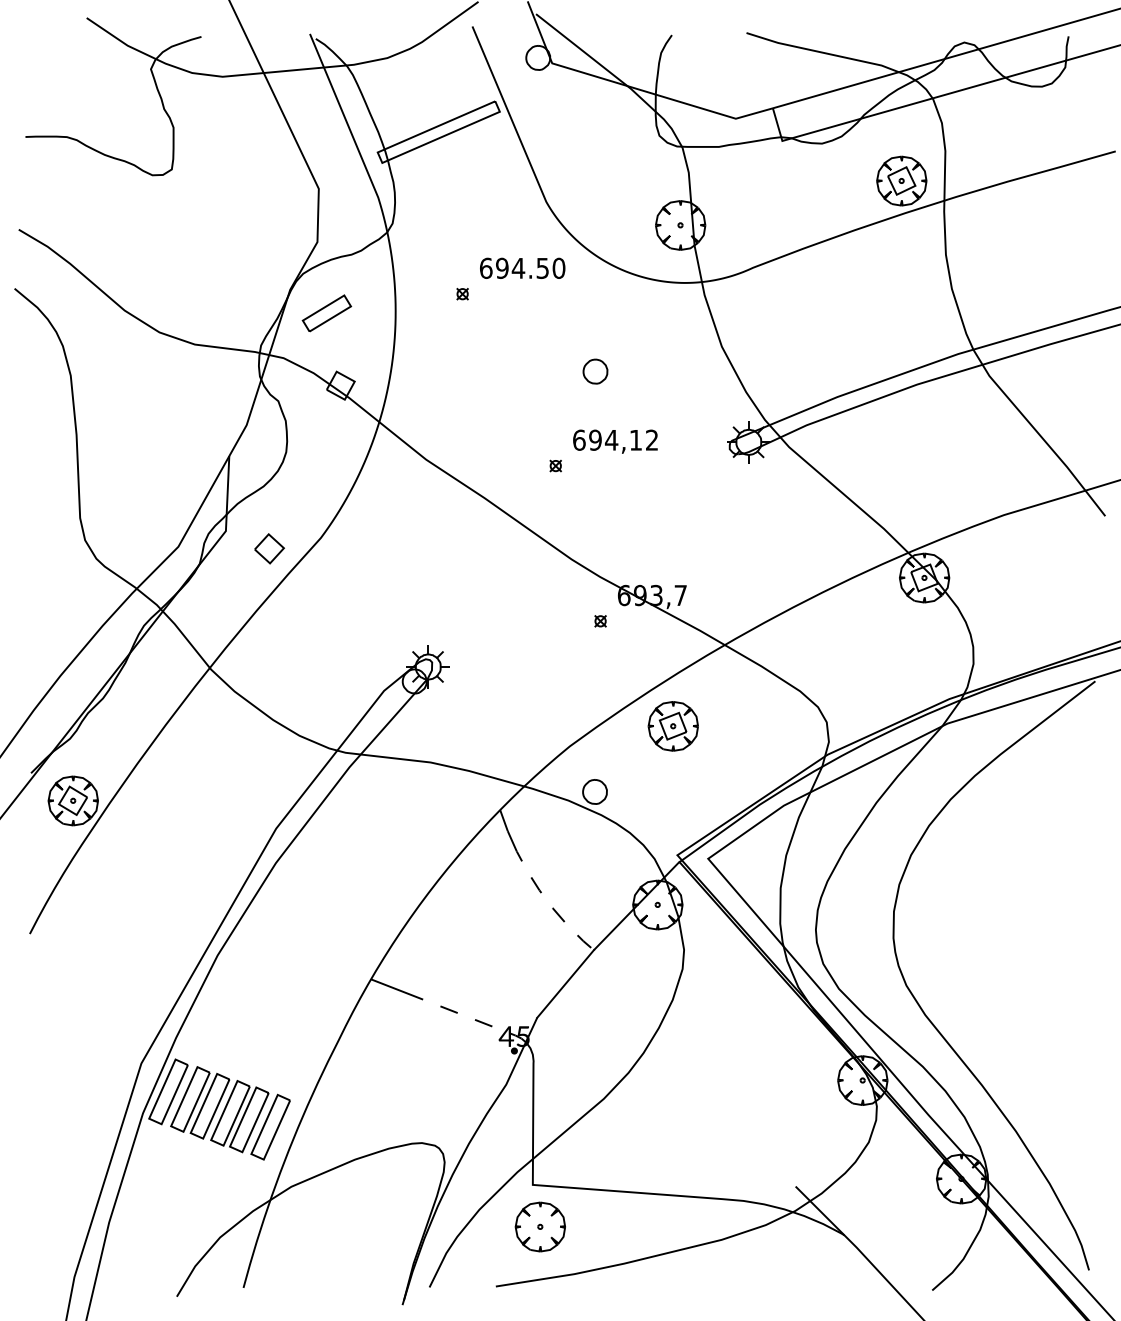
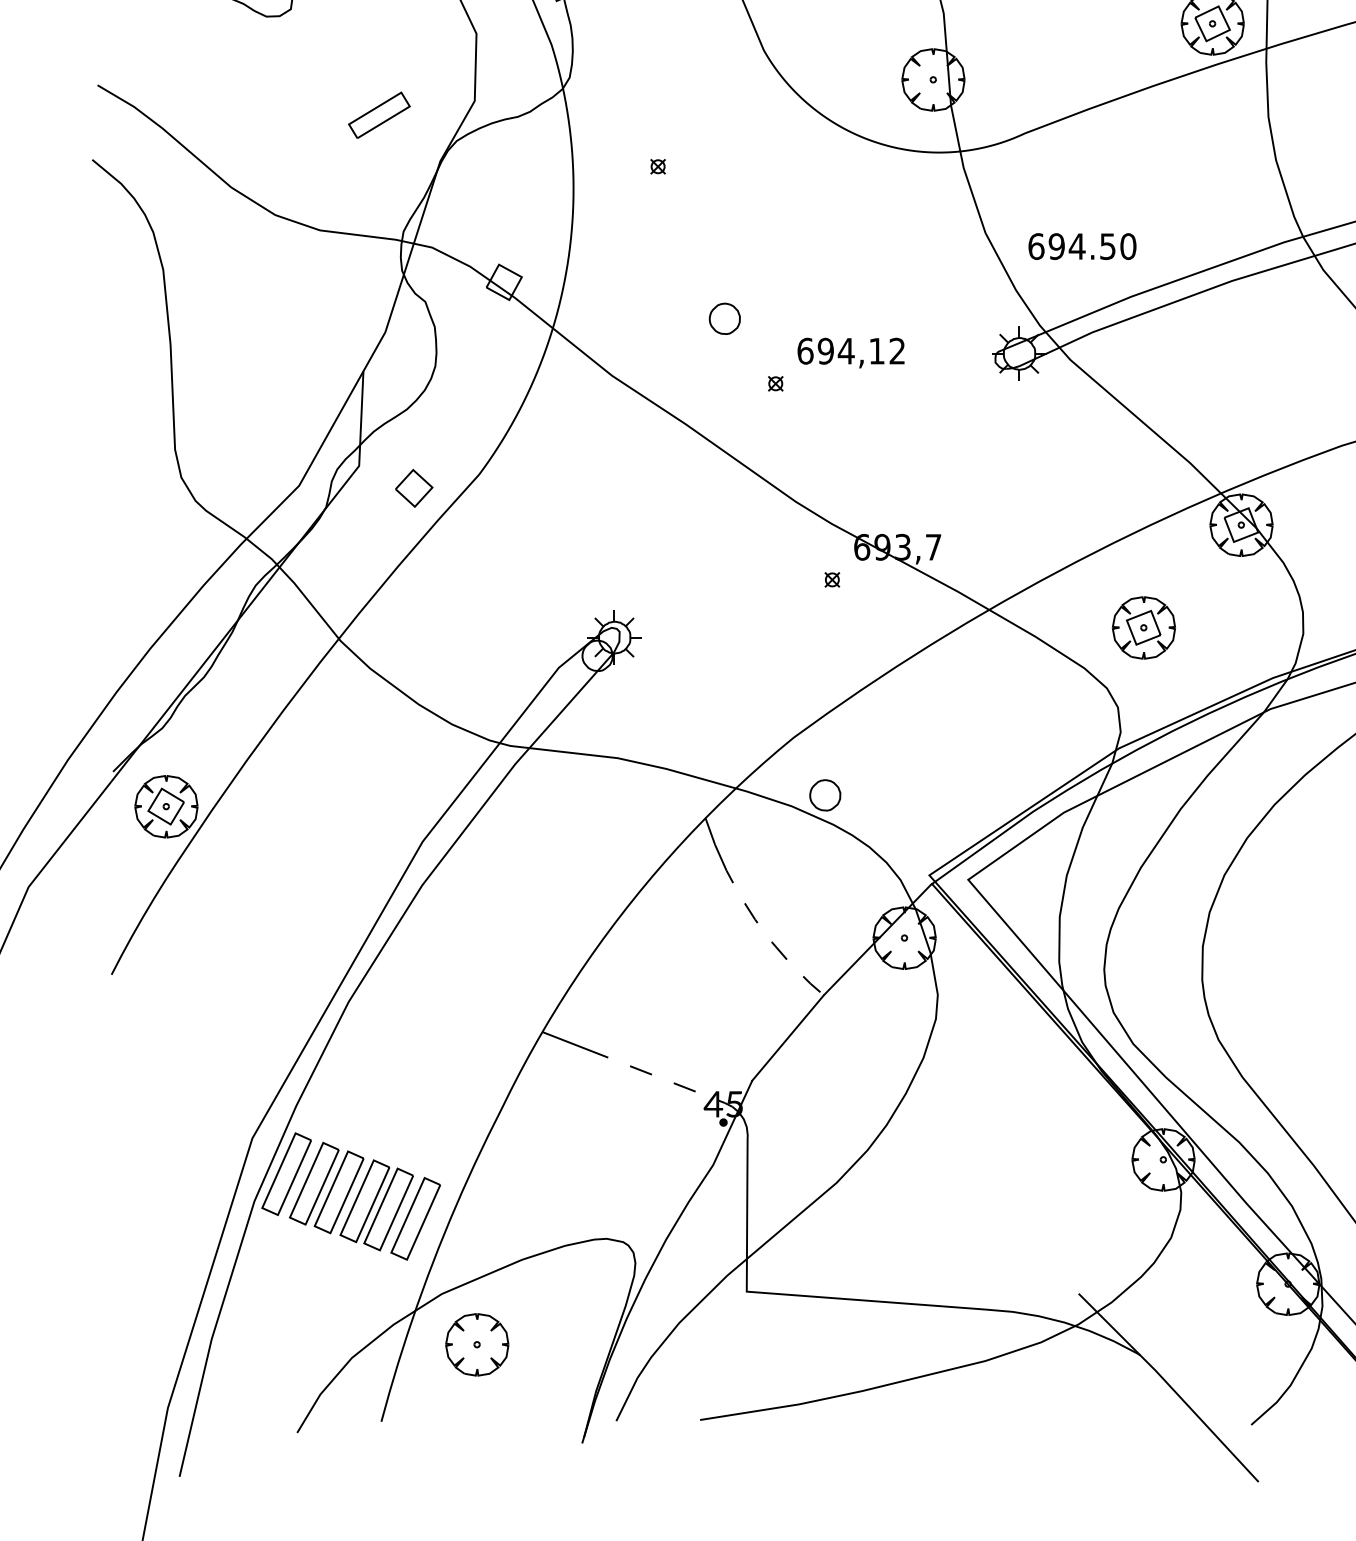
text: (522, 267) -> (1082, 245), moved
part: (326, 313) -> (378, 115), moved
part: (595, 371) -> (724, 318), moved
part: (672, 726) -> (1142, 628), moved
part: (539, 1226) -> (476, 1344), moved

